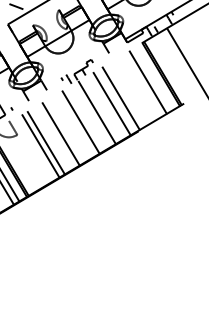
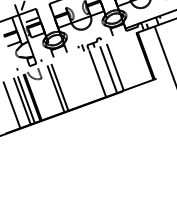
line: (146, 81) -> (134, 59), removed
line: (80, 121) -> (85, 77), removed
line: (60, 134) -> (70, 83), removed

